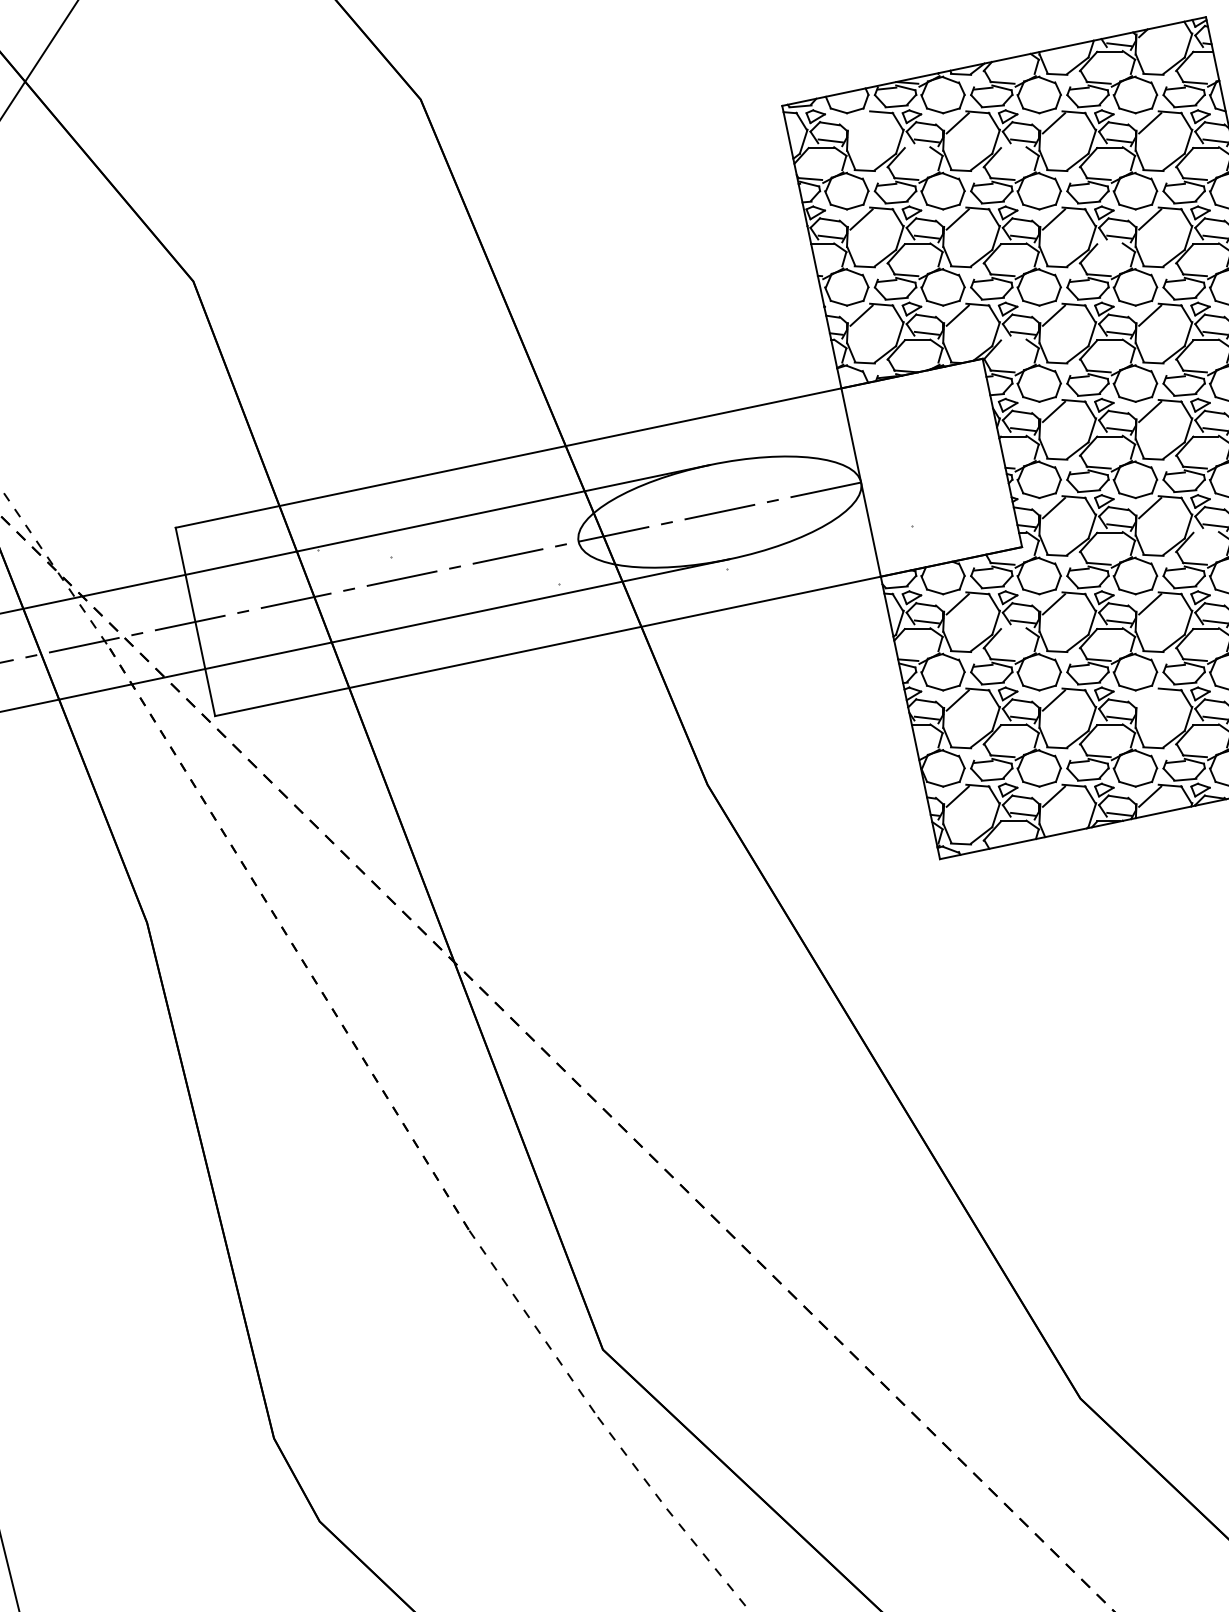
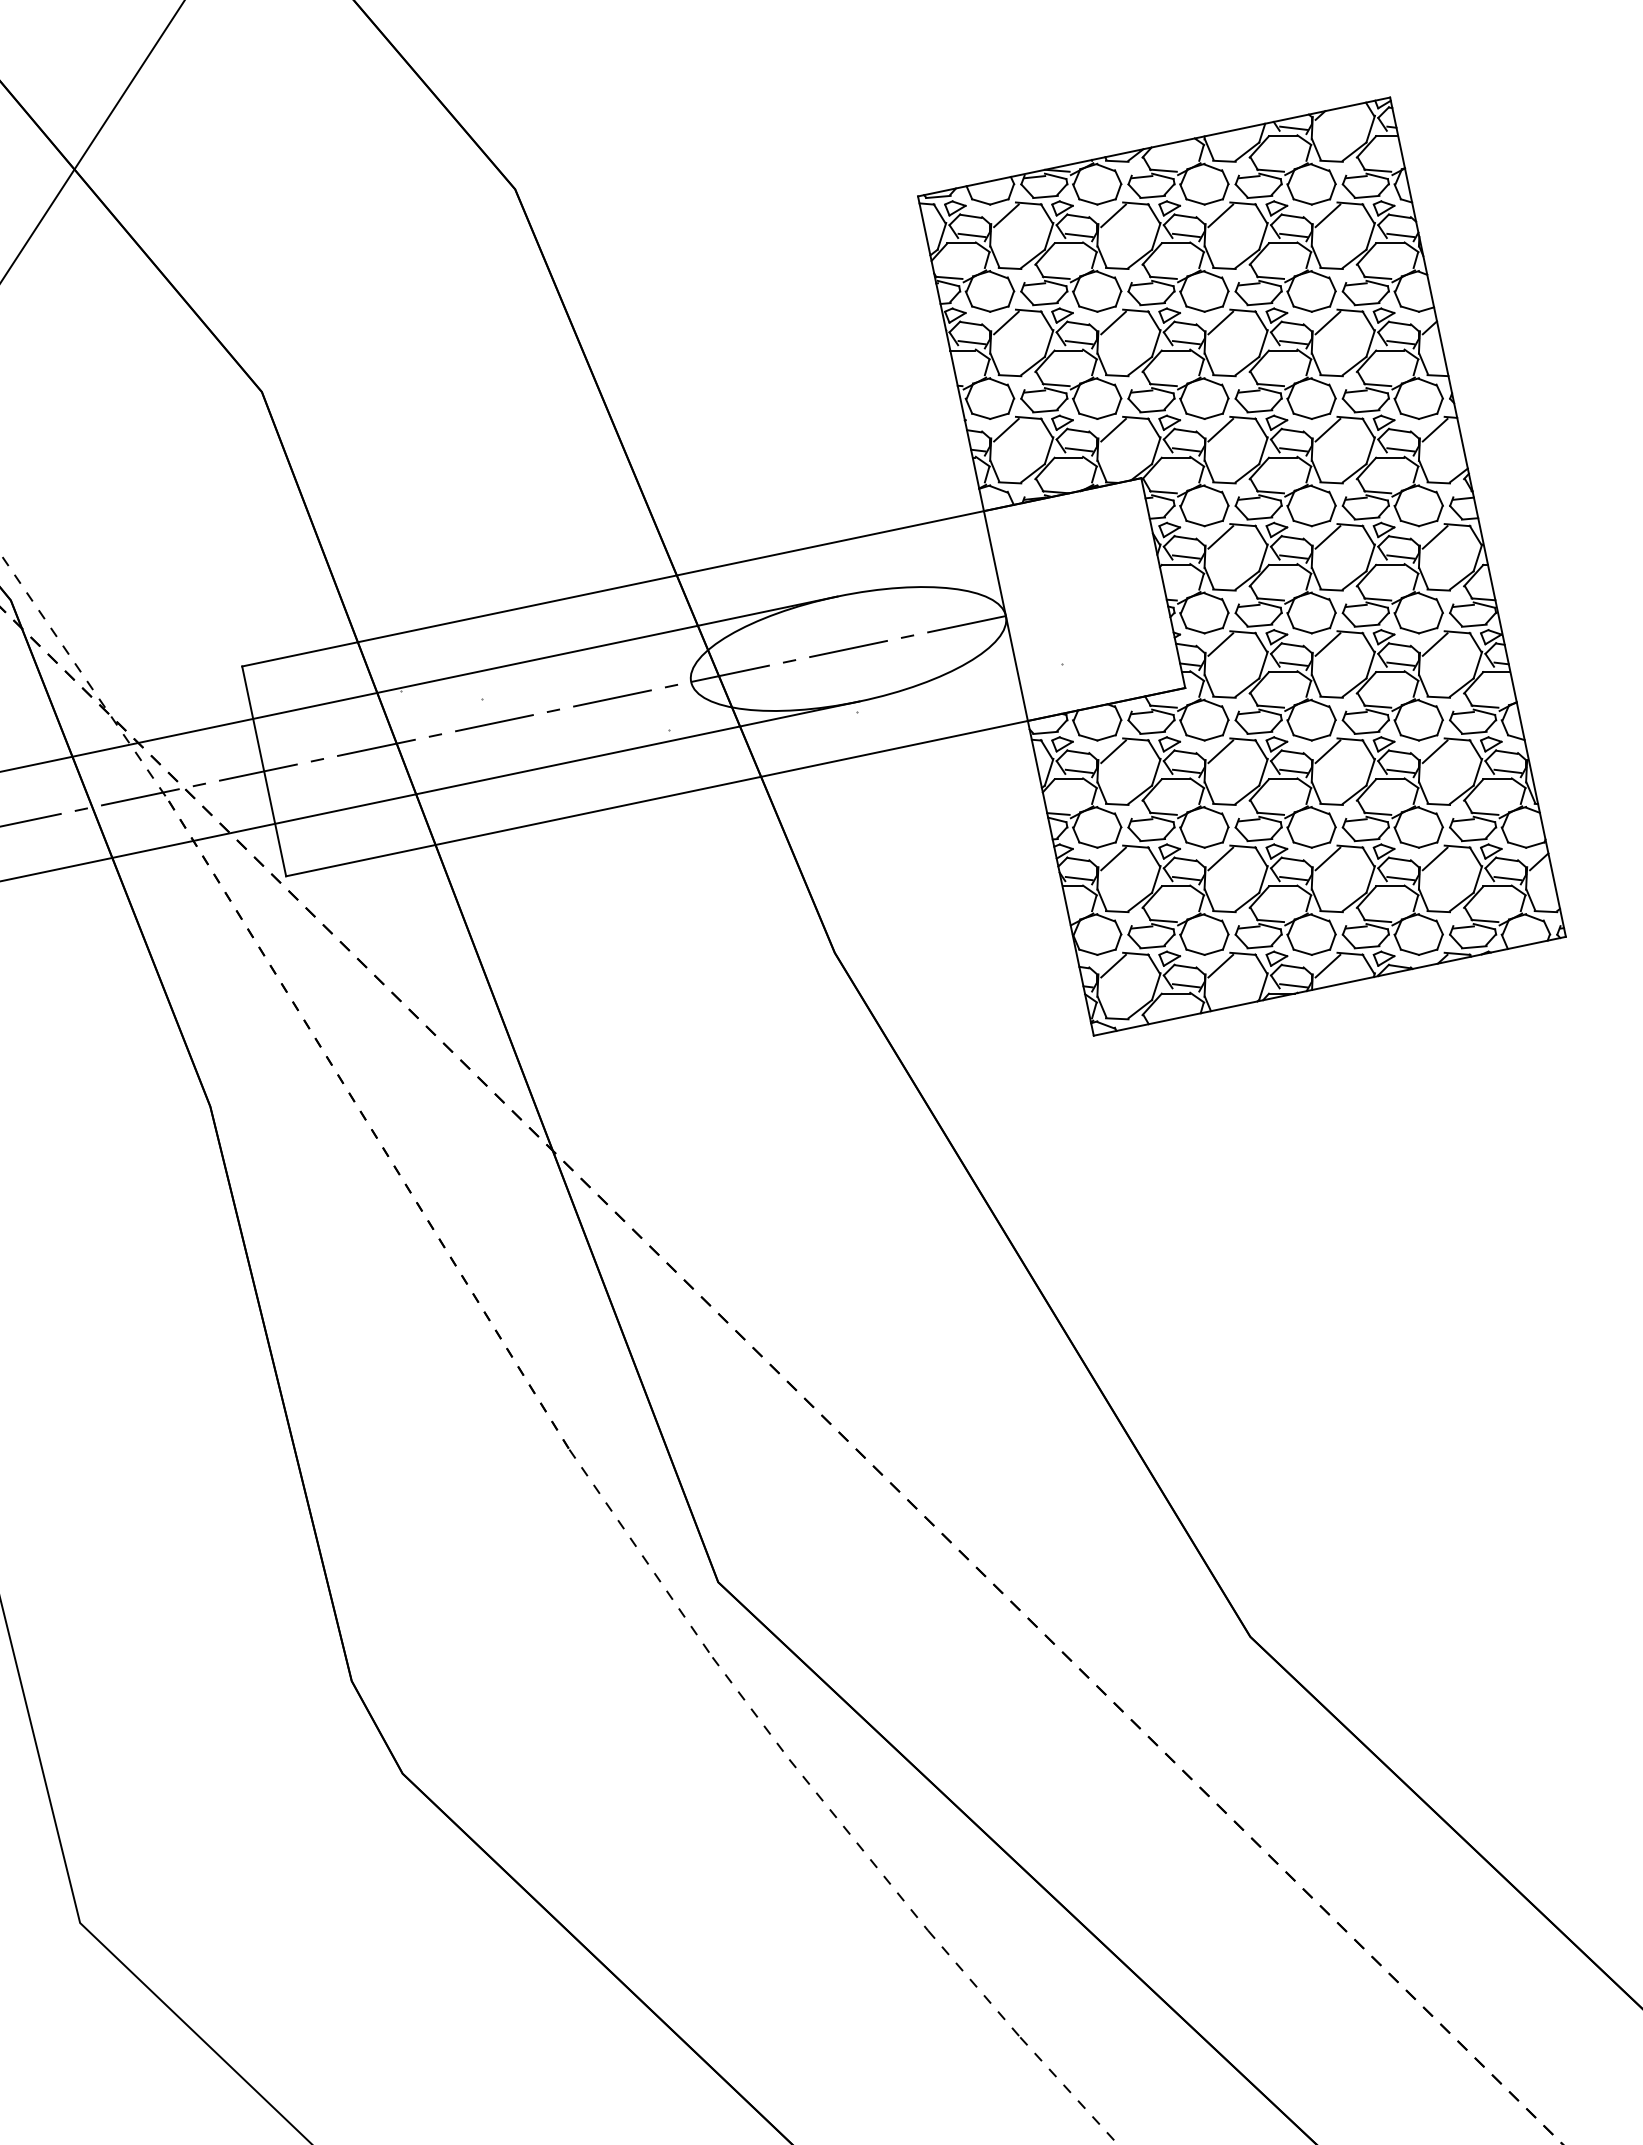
line: (861, 123) -> (1006, 215), added
line: (917, 148) -> (1068, 243), added
line: (1013, 148) -> (1175, 243), added
line: (1109, 244) -> (1282, 350), added
line: (1013, 340) -> (1175, 457), added
line: (1206, 533) -> (1390, 672), added
line: (1013, 629) -> (1175, 779), added
line: (1149, 700) -> (1327, 858), added

